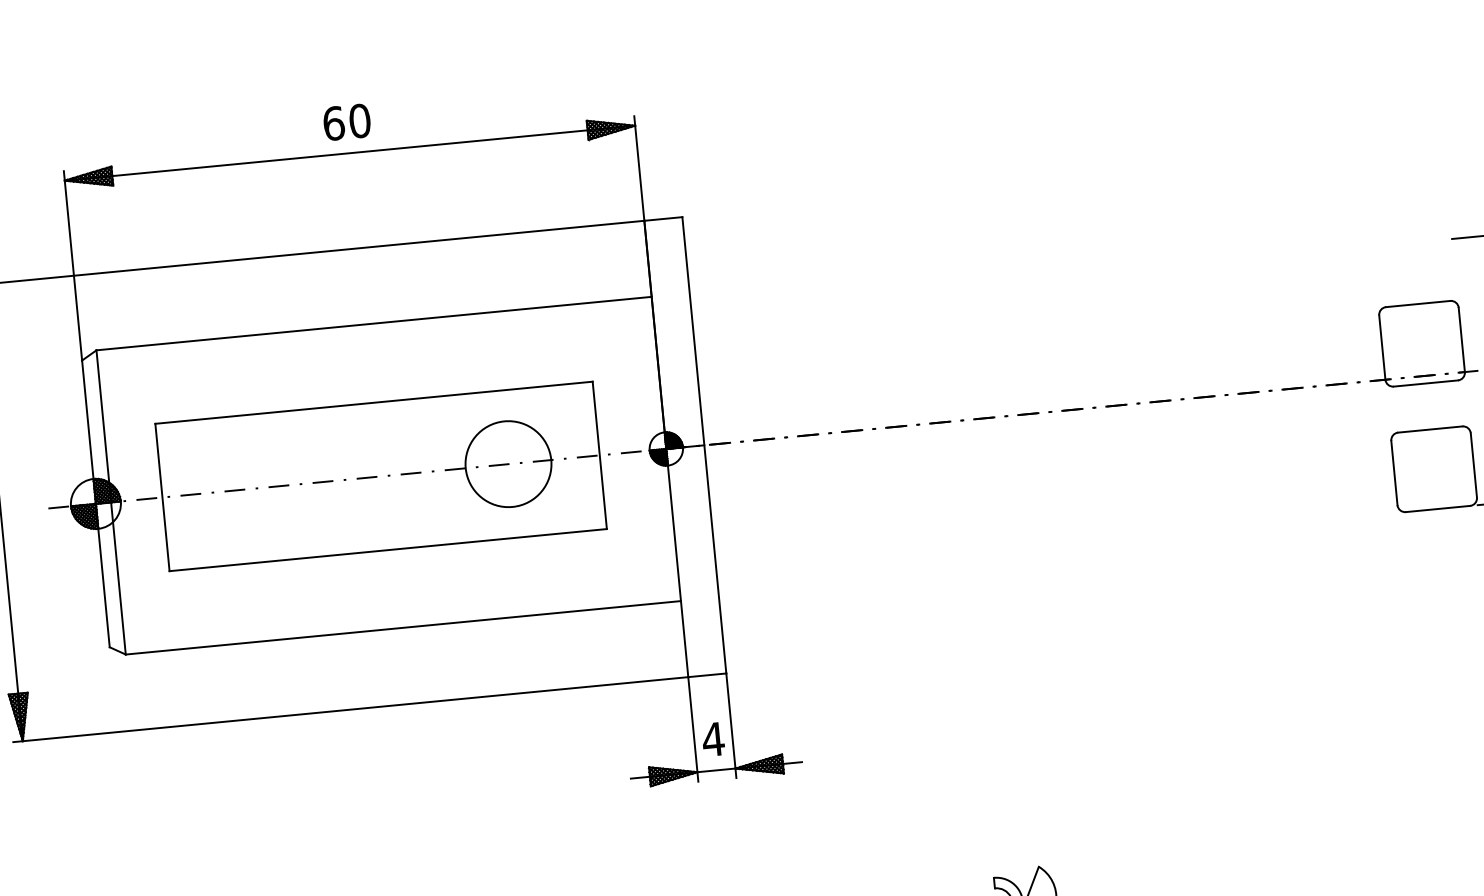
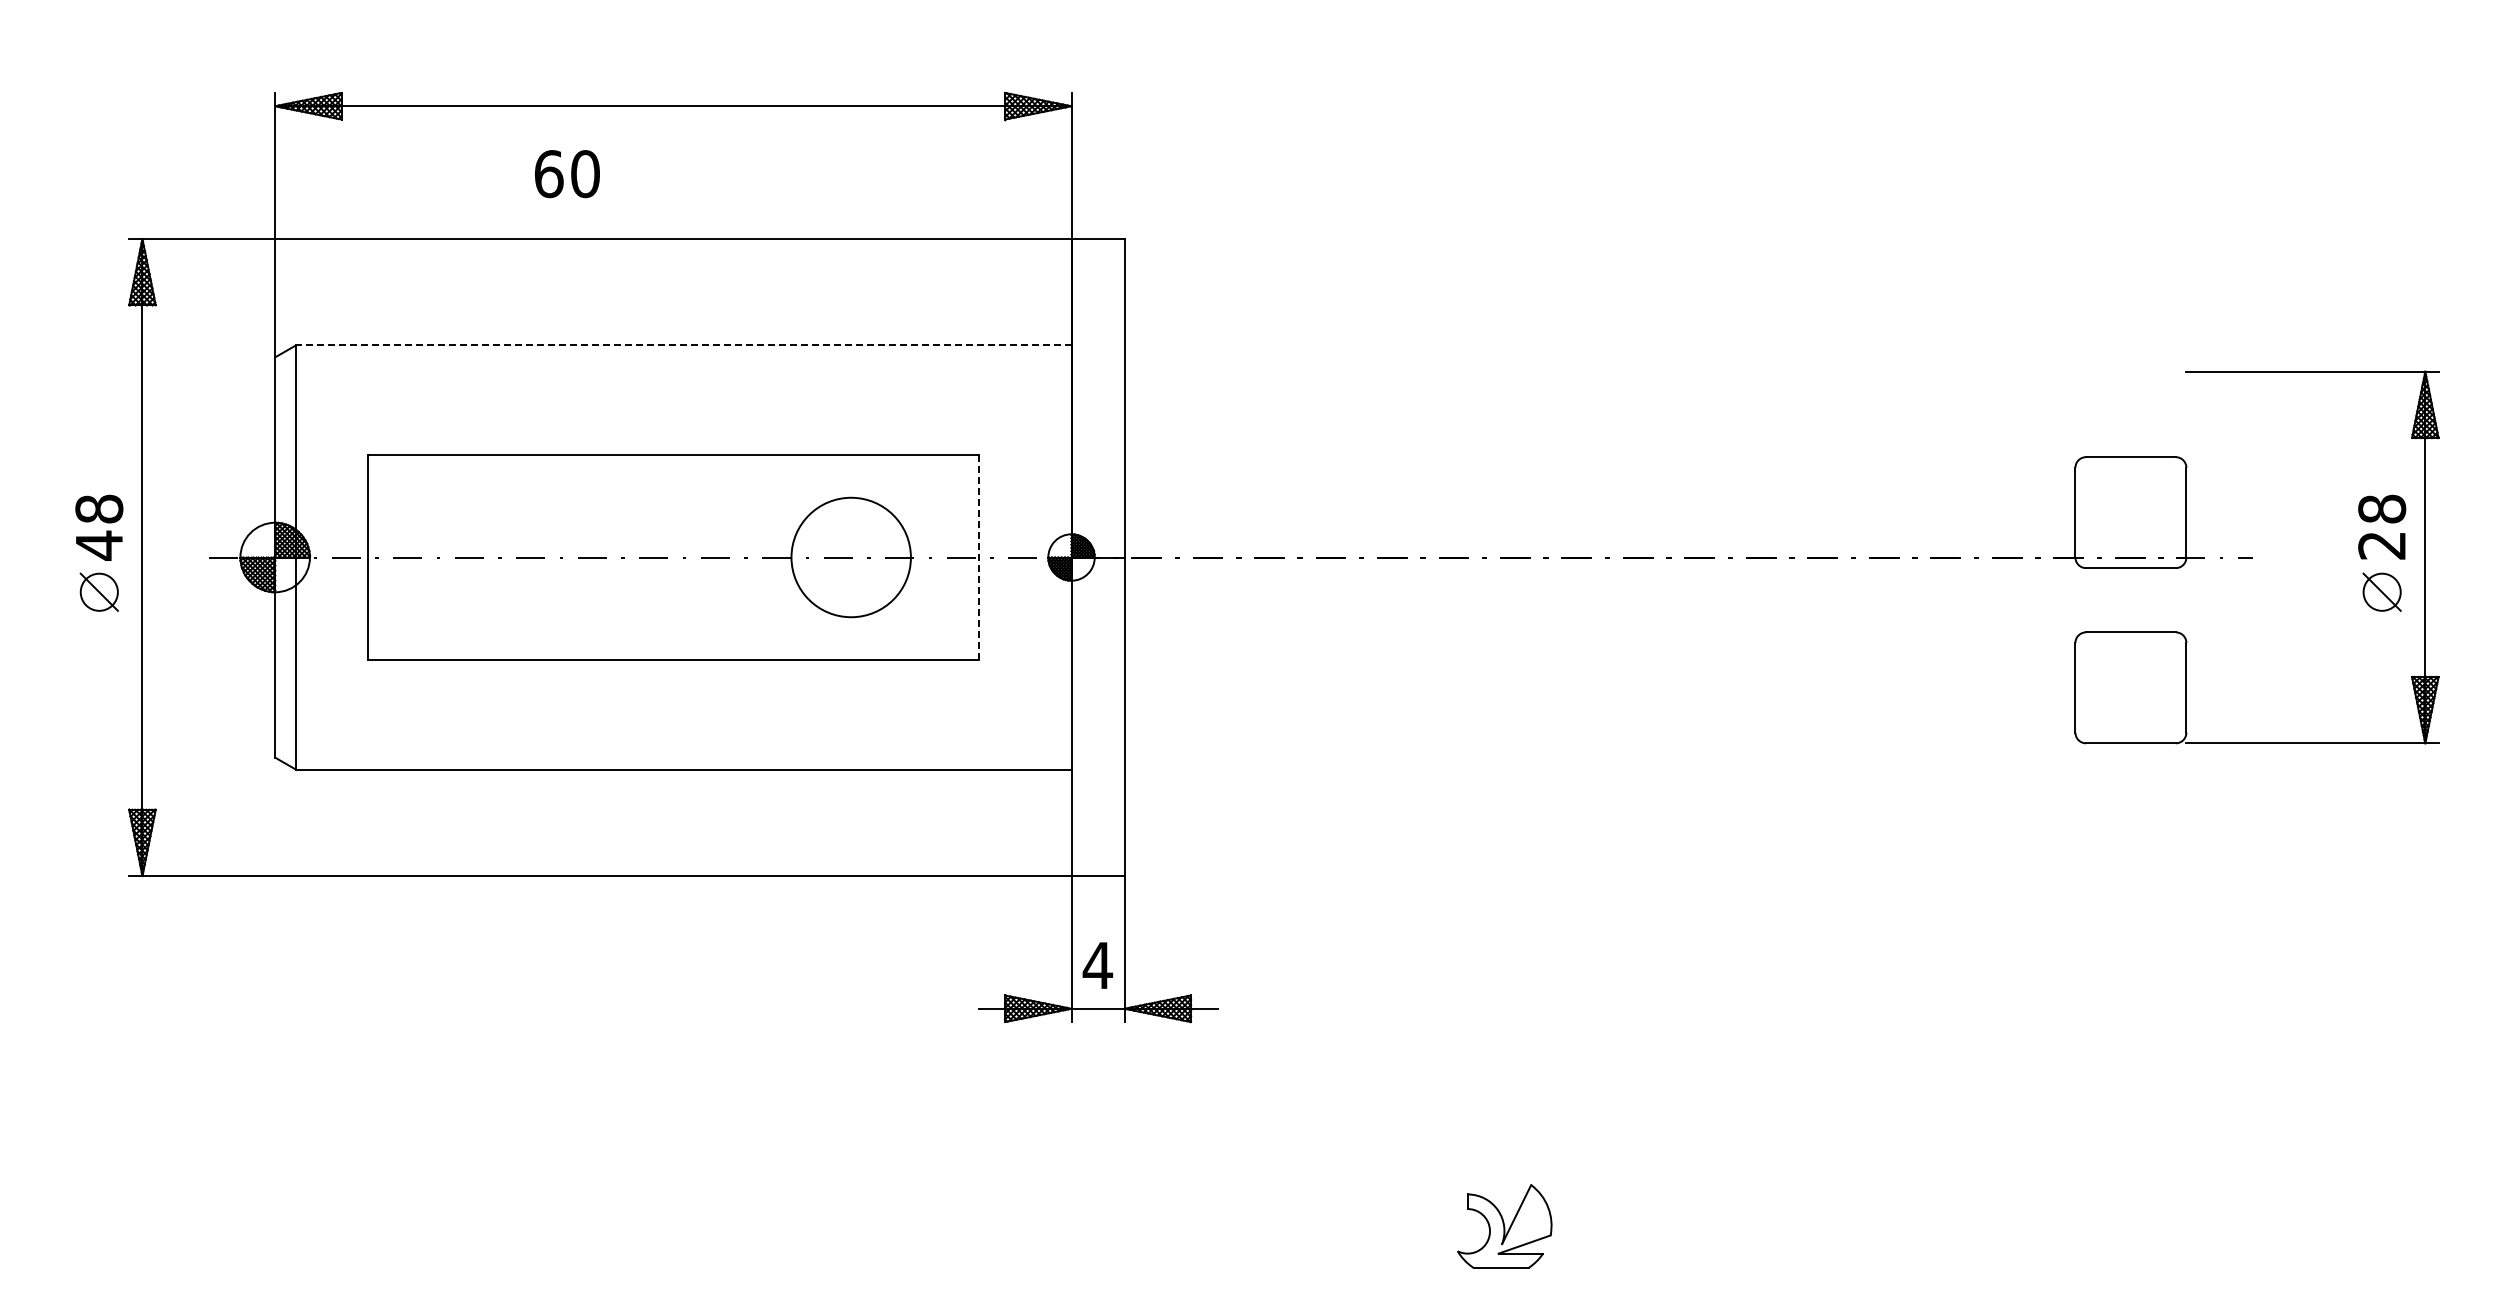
text: (347, 122) -> (567, 174), moved
line: (373, 323) -> (683, 345), solid -> dashed
line: (599, 455) -> (978, 557), solid -> dashed

